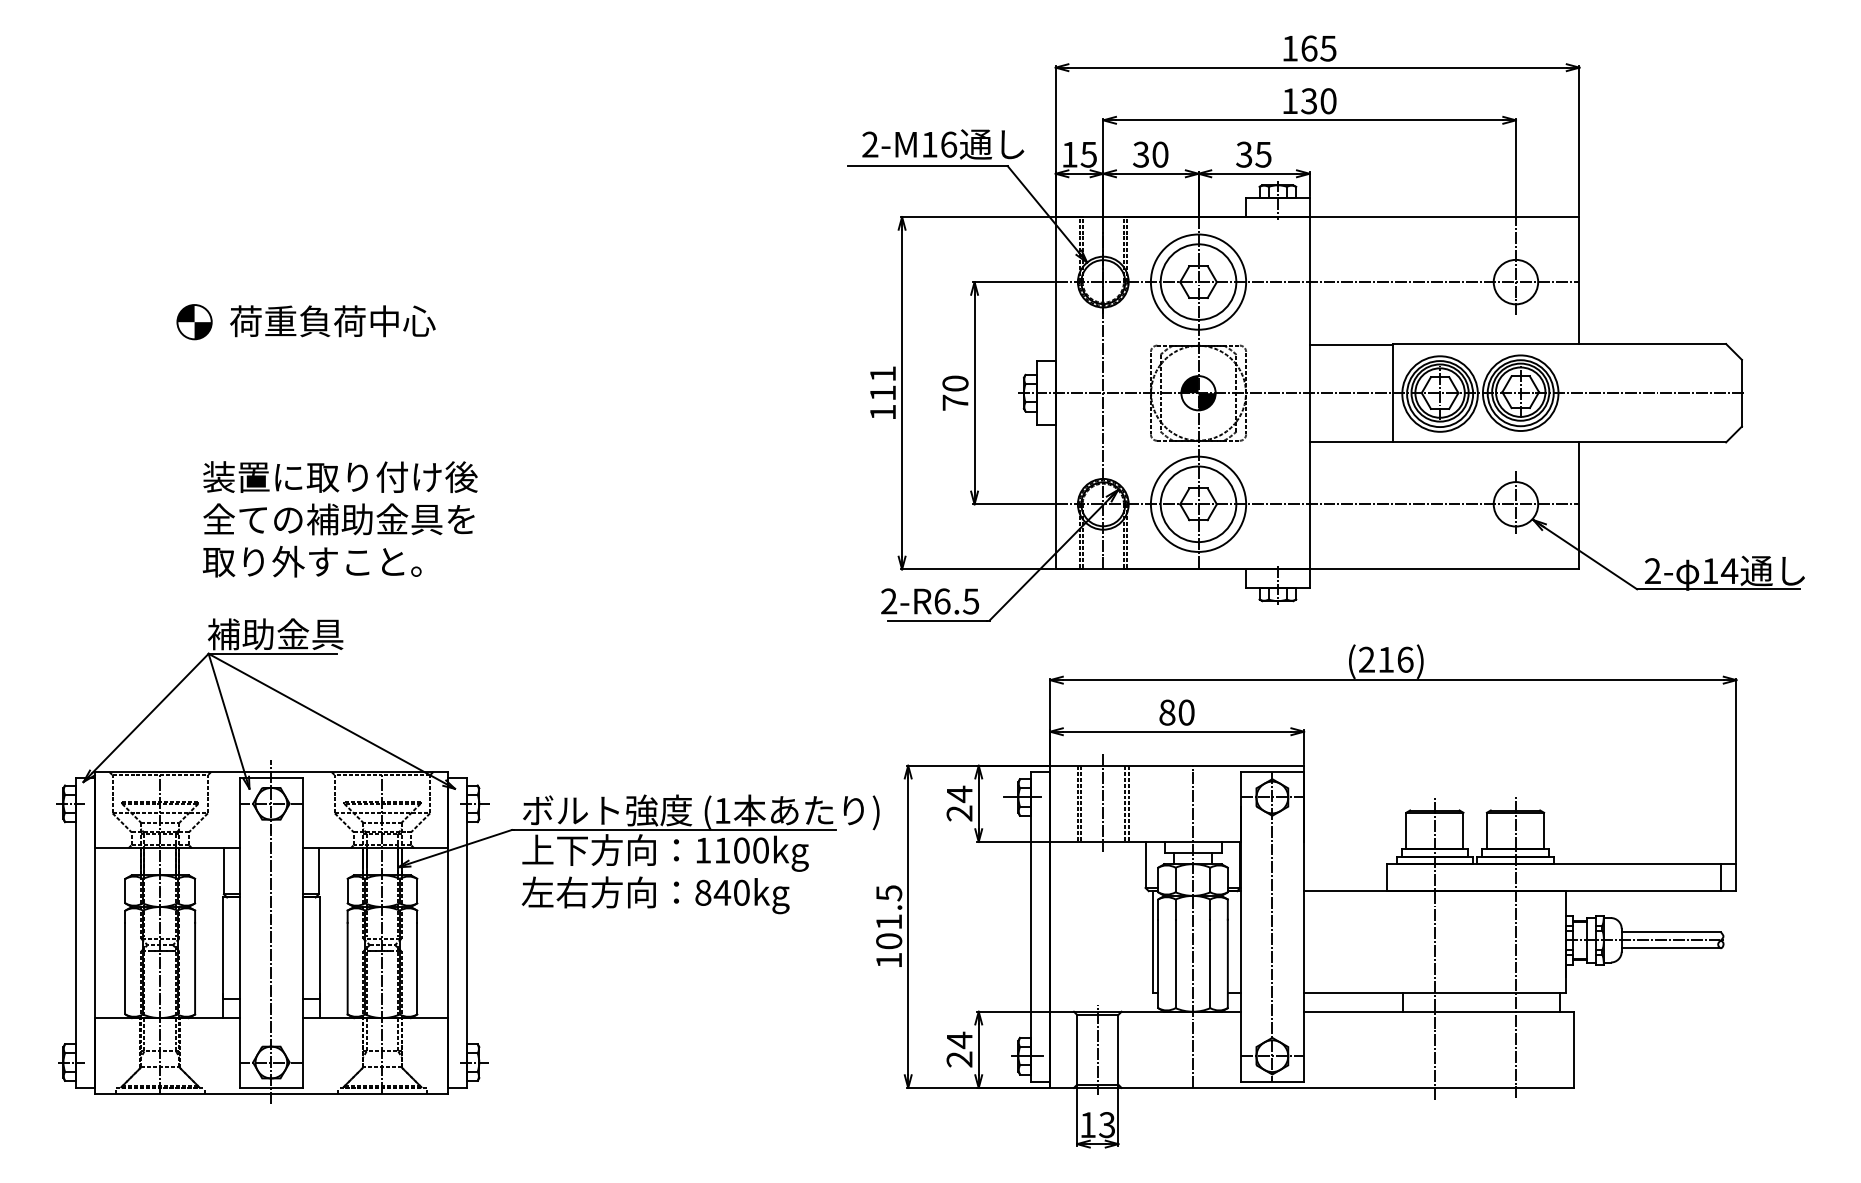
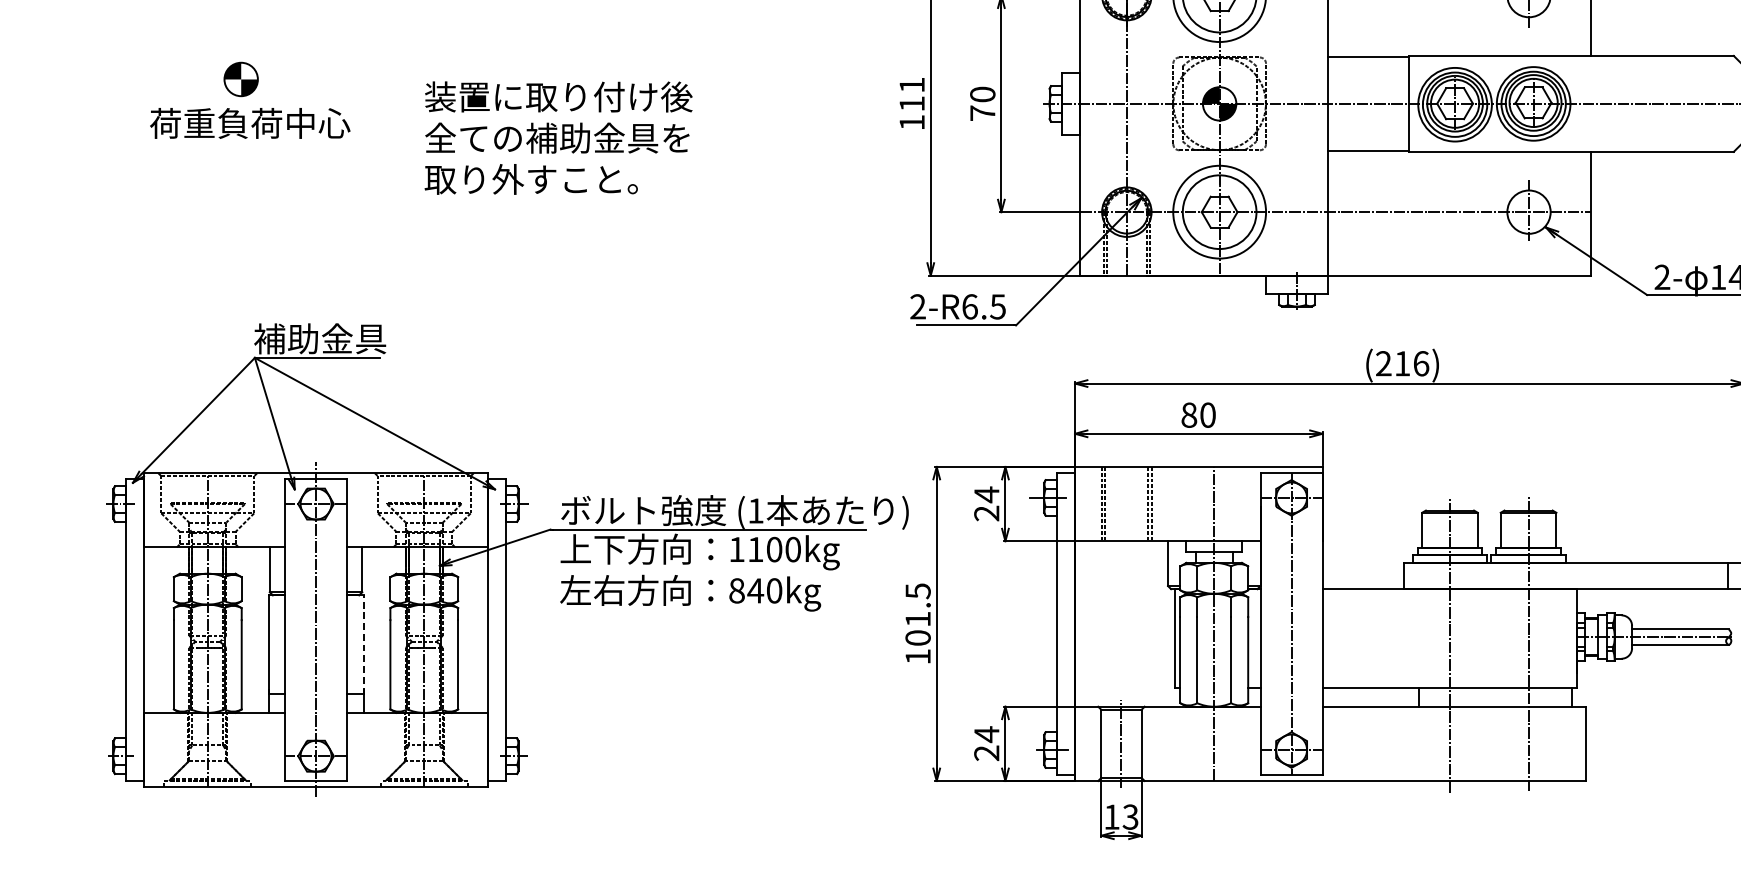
text: (332, 321) -> (249, 123), moved
part: (194, 322) -> (241, 79), moved
text: (339, 519) -> (557, 138), moved
line: (1103, 802) -> (1127, 502), removed
line: (320, 948) -> (363, 645), solid -> dashed

